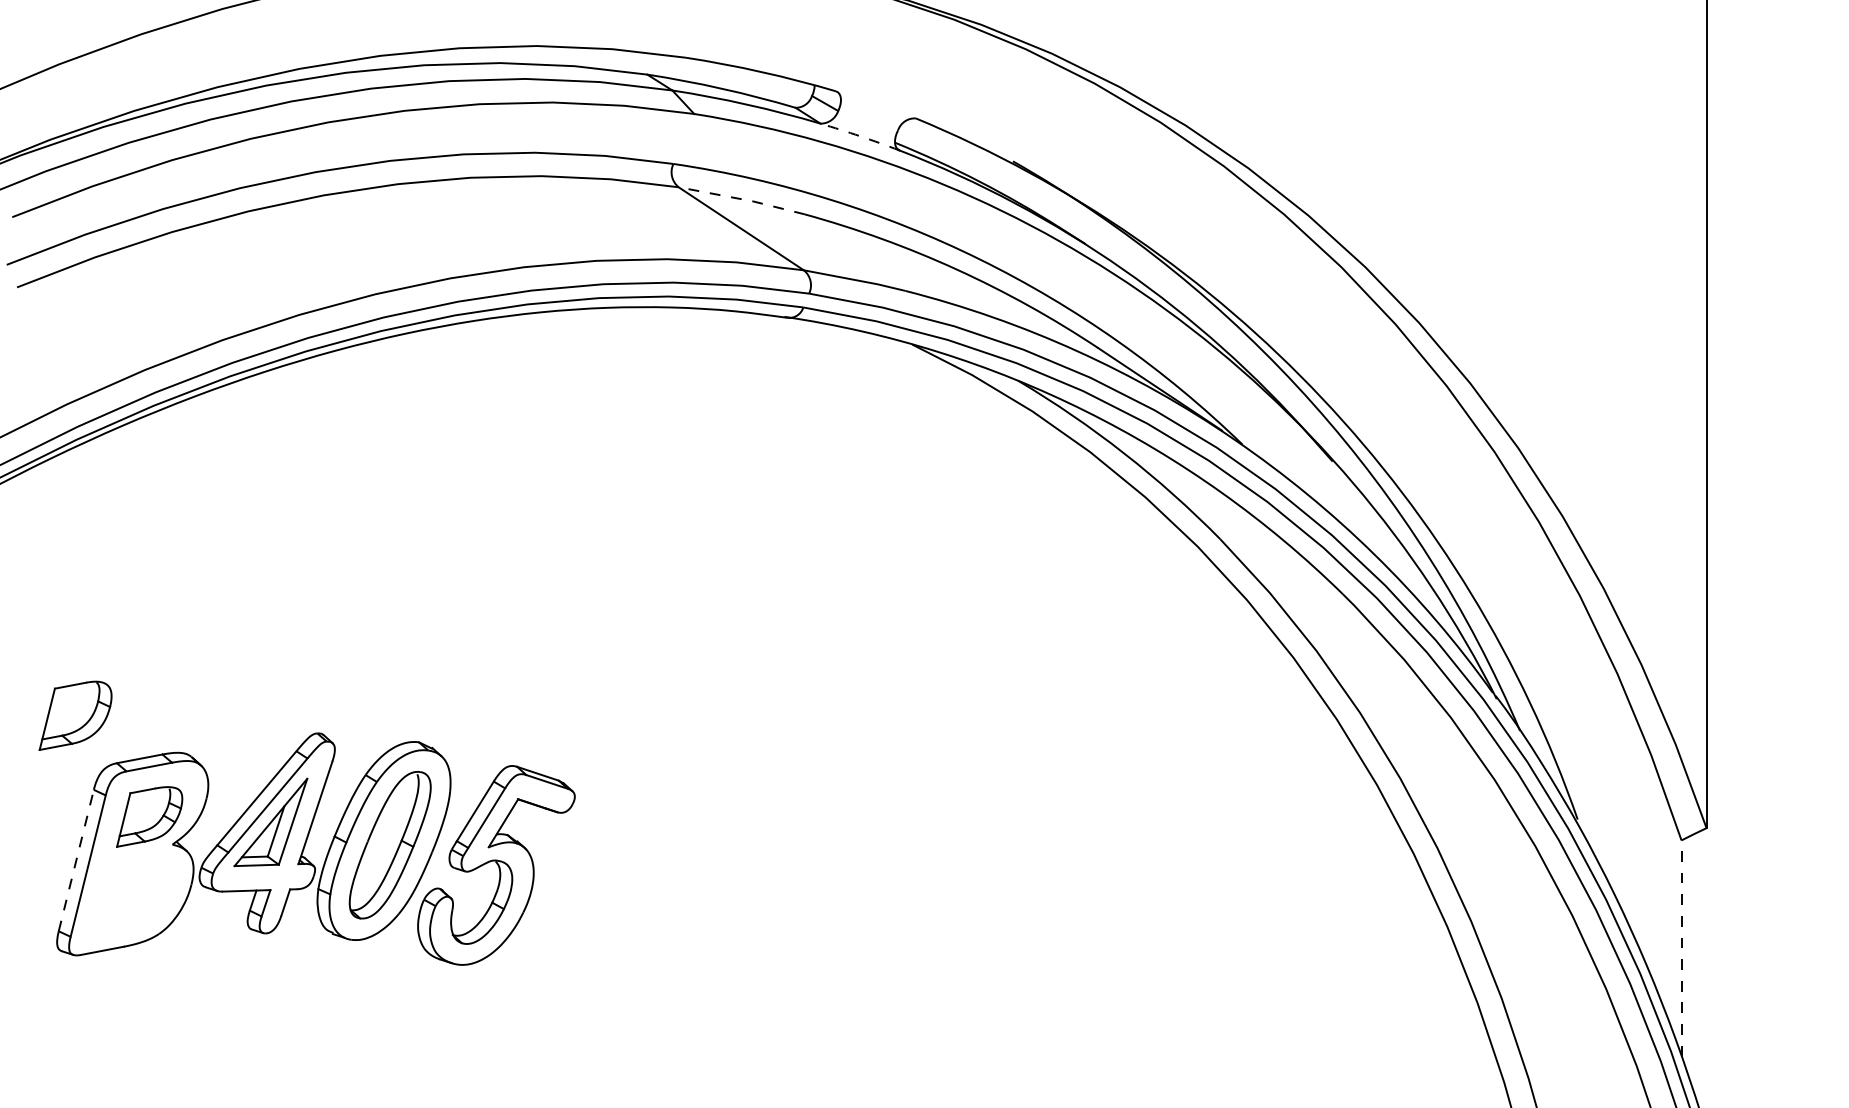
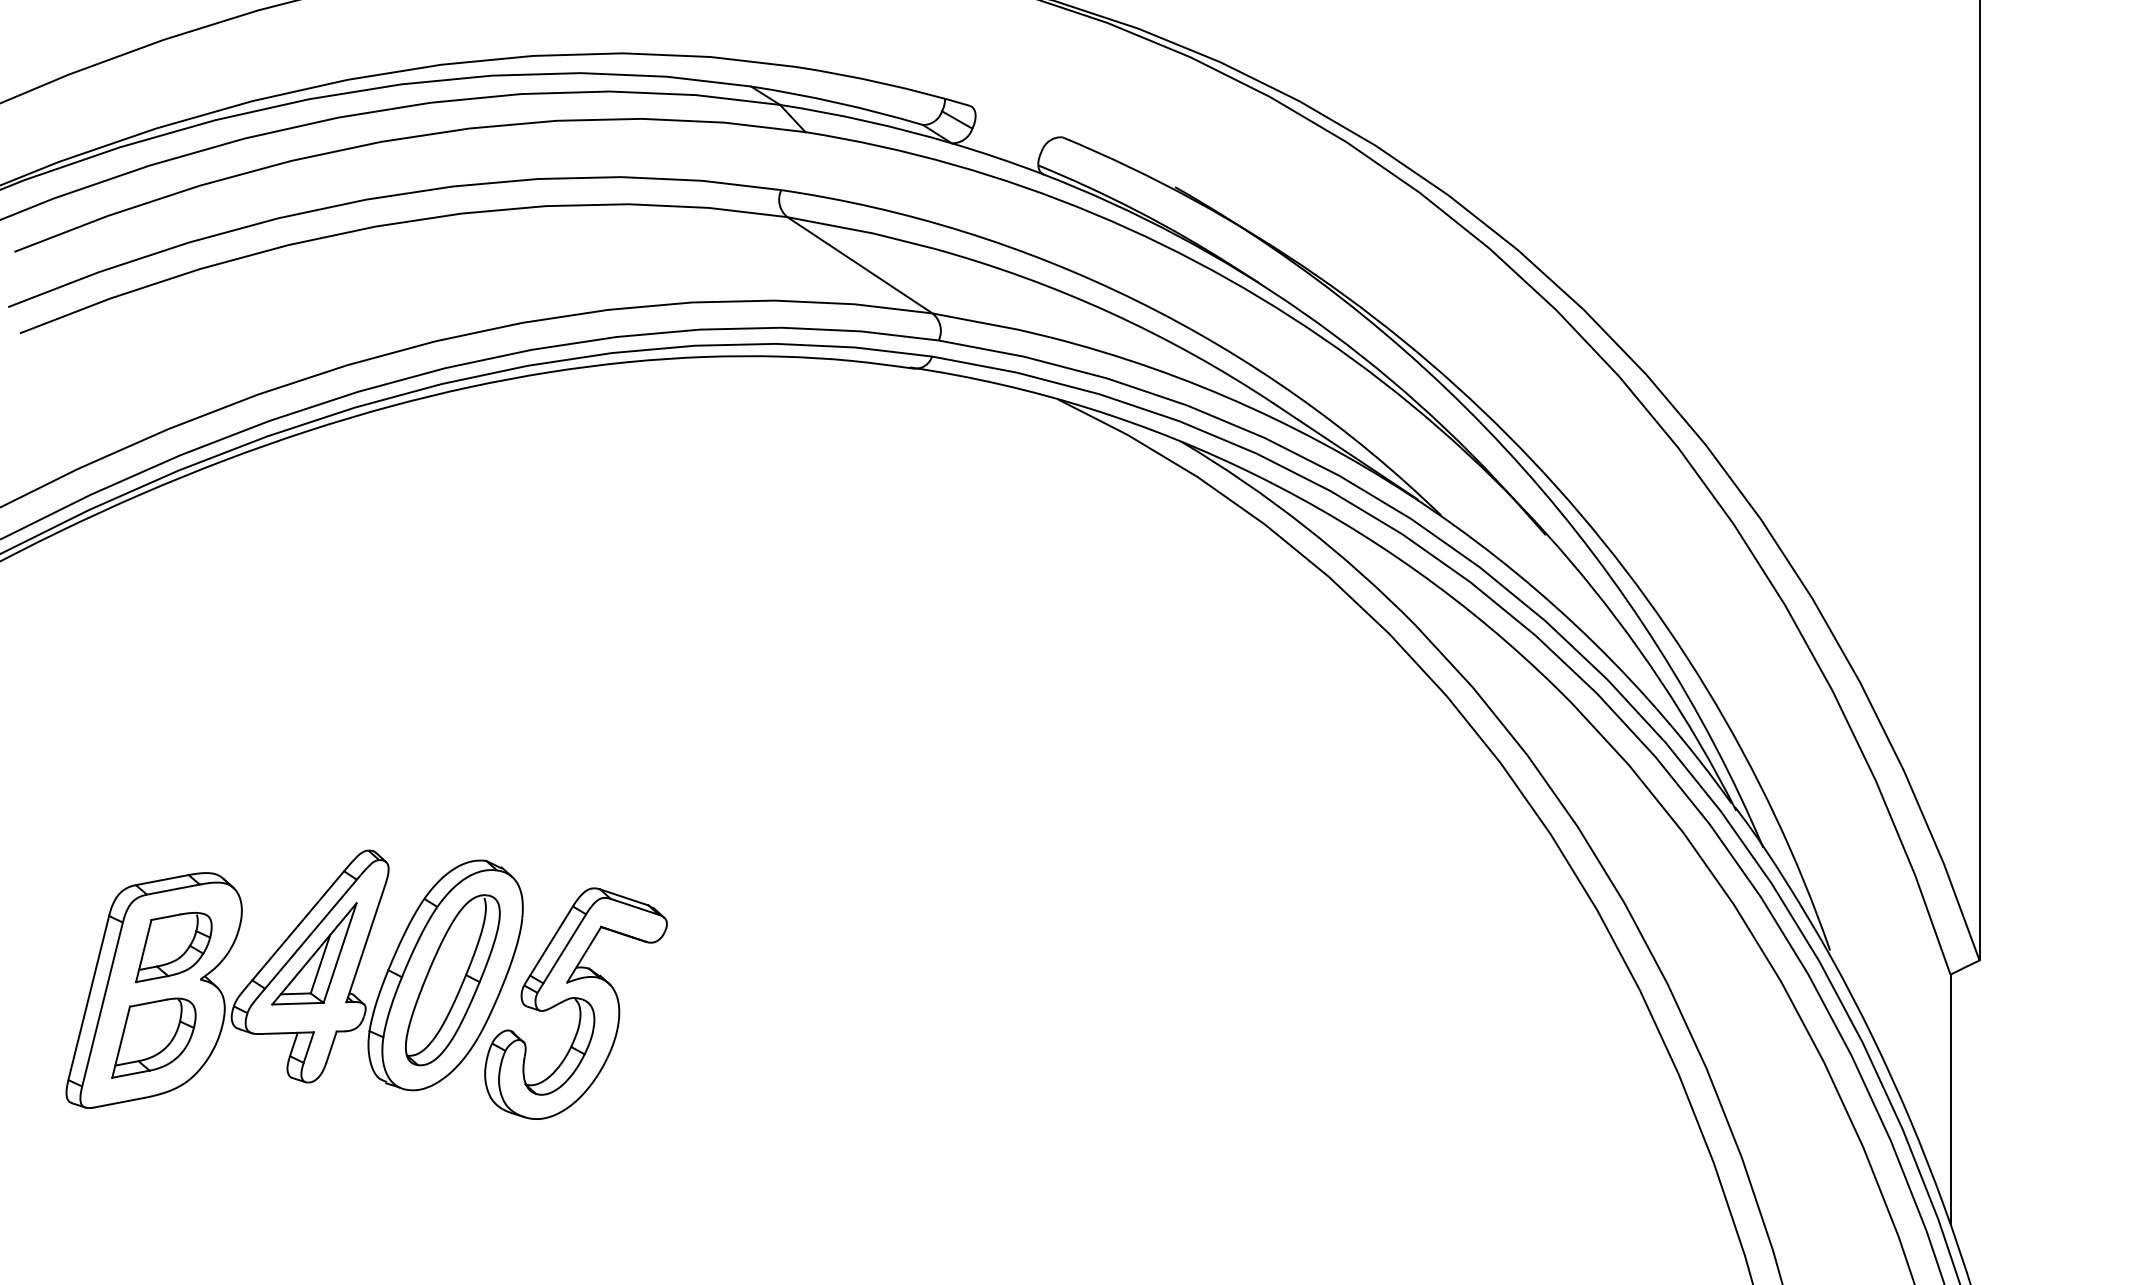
arc: (860, 136) -> (998, 158), dashed -> solid
line: (741, 199) -> (860, 231), dashed -> solid
part: (75, 715) -> (153, 1037), moved
line: (76, 860) -> (88, 998), dashed -> solid
line: (1681, 948) -> (1950, 1099), dashed -> solid

